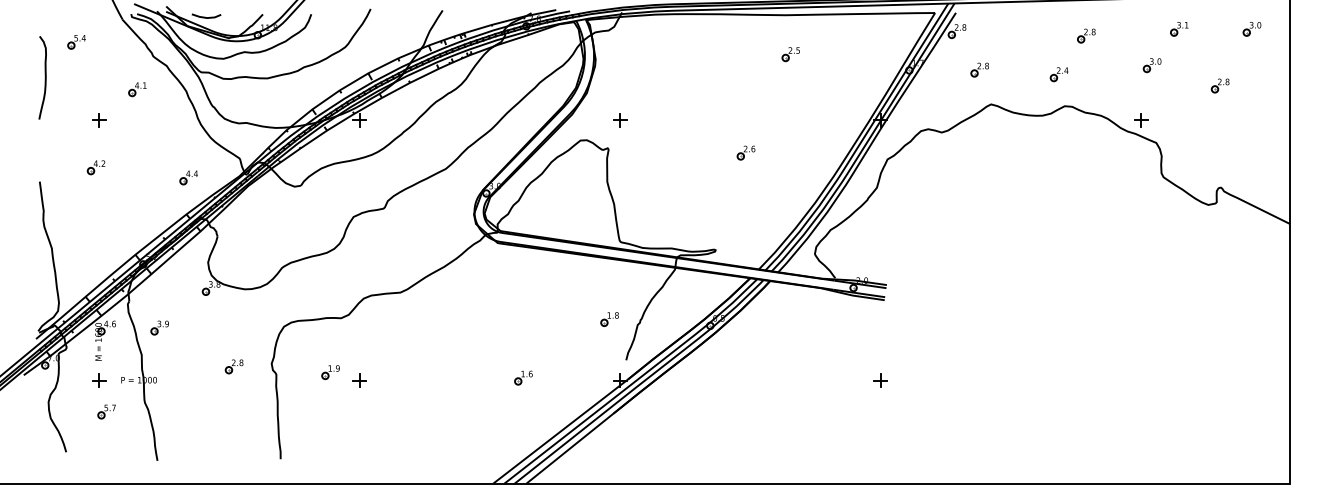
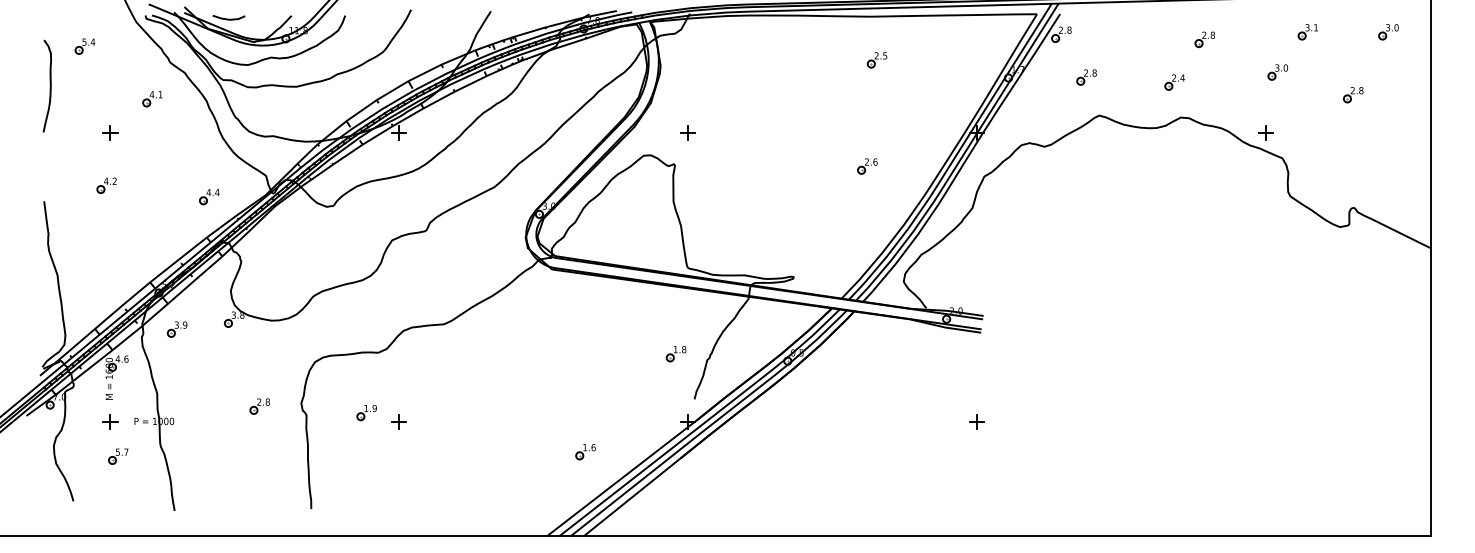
part: (746, 153) -> (867, 166), moved
part: (159, 327) -> (176, 329), moved
part: (523, 378) -> (585, 452), moved

